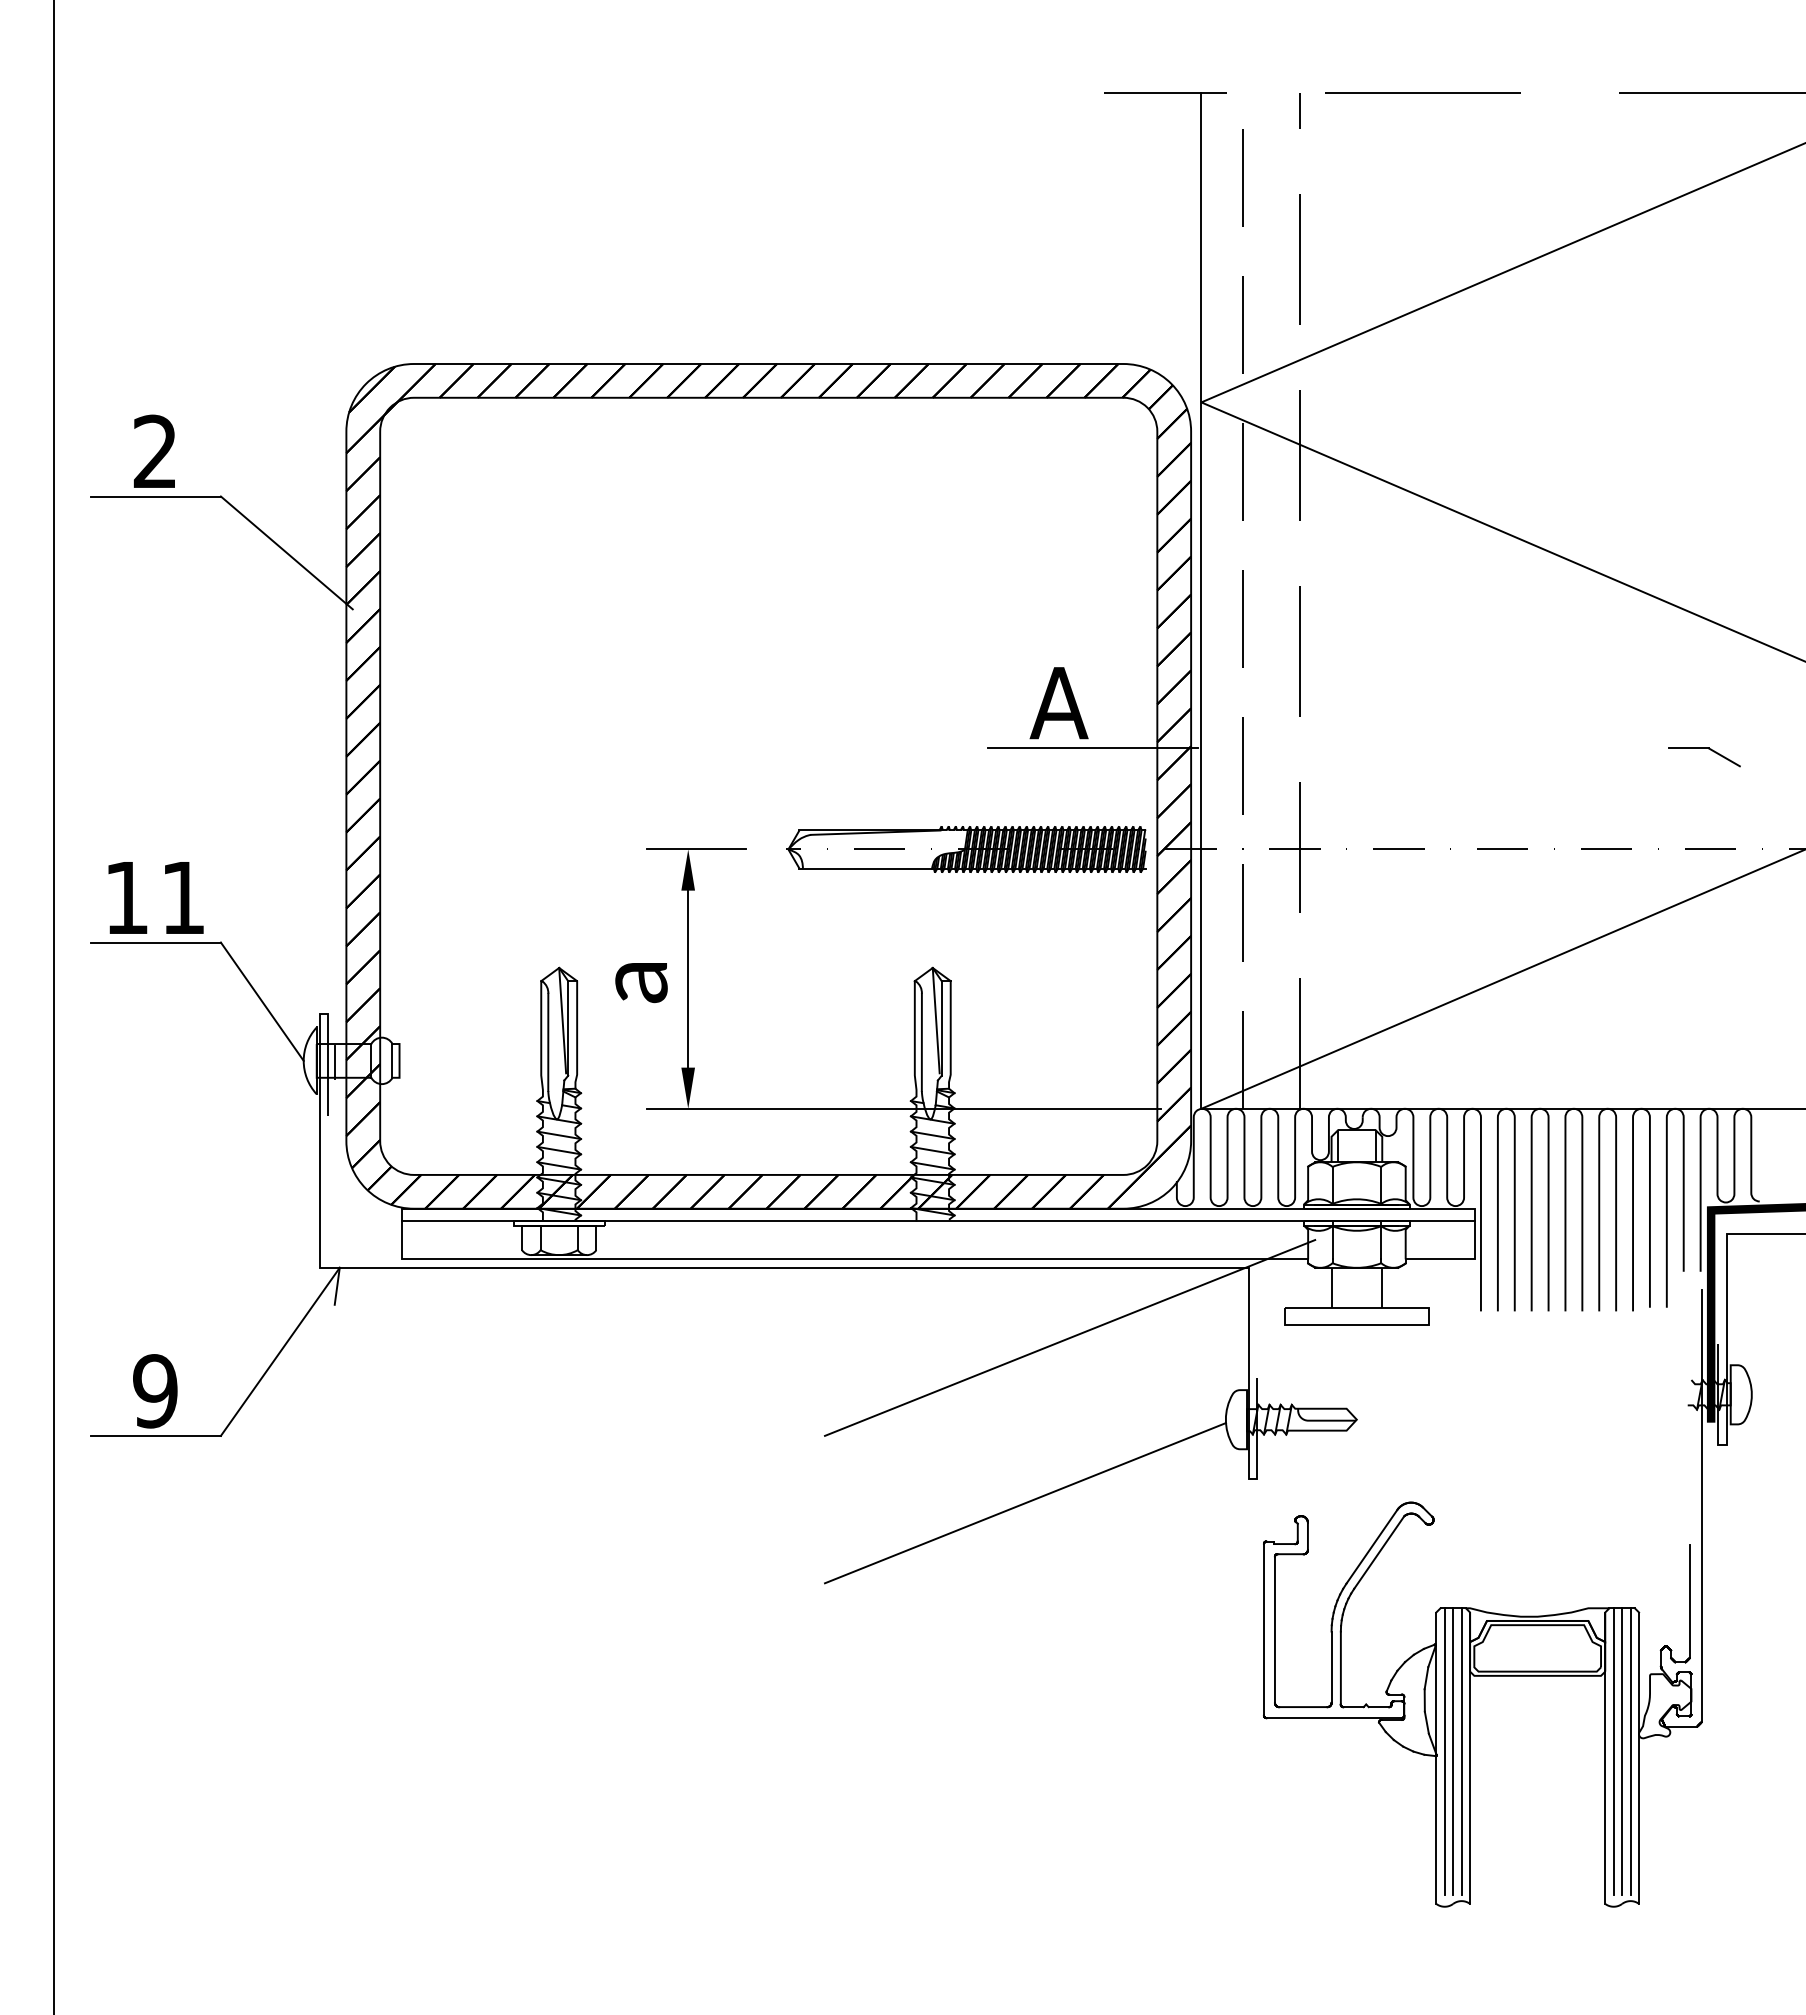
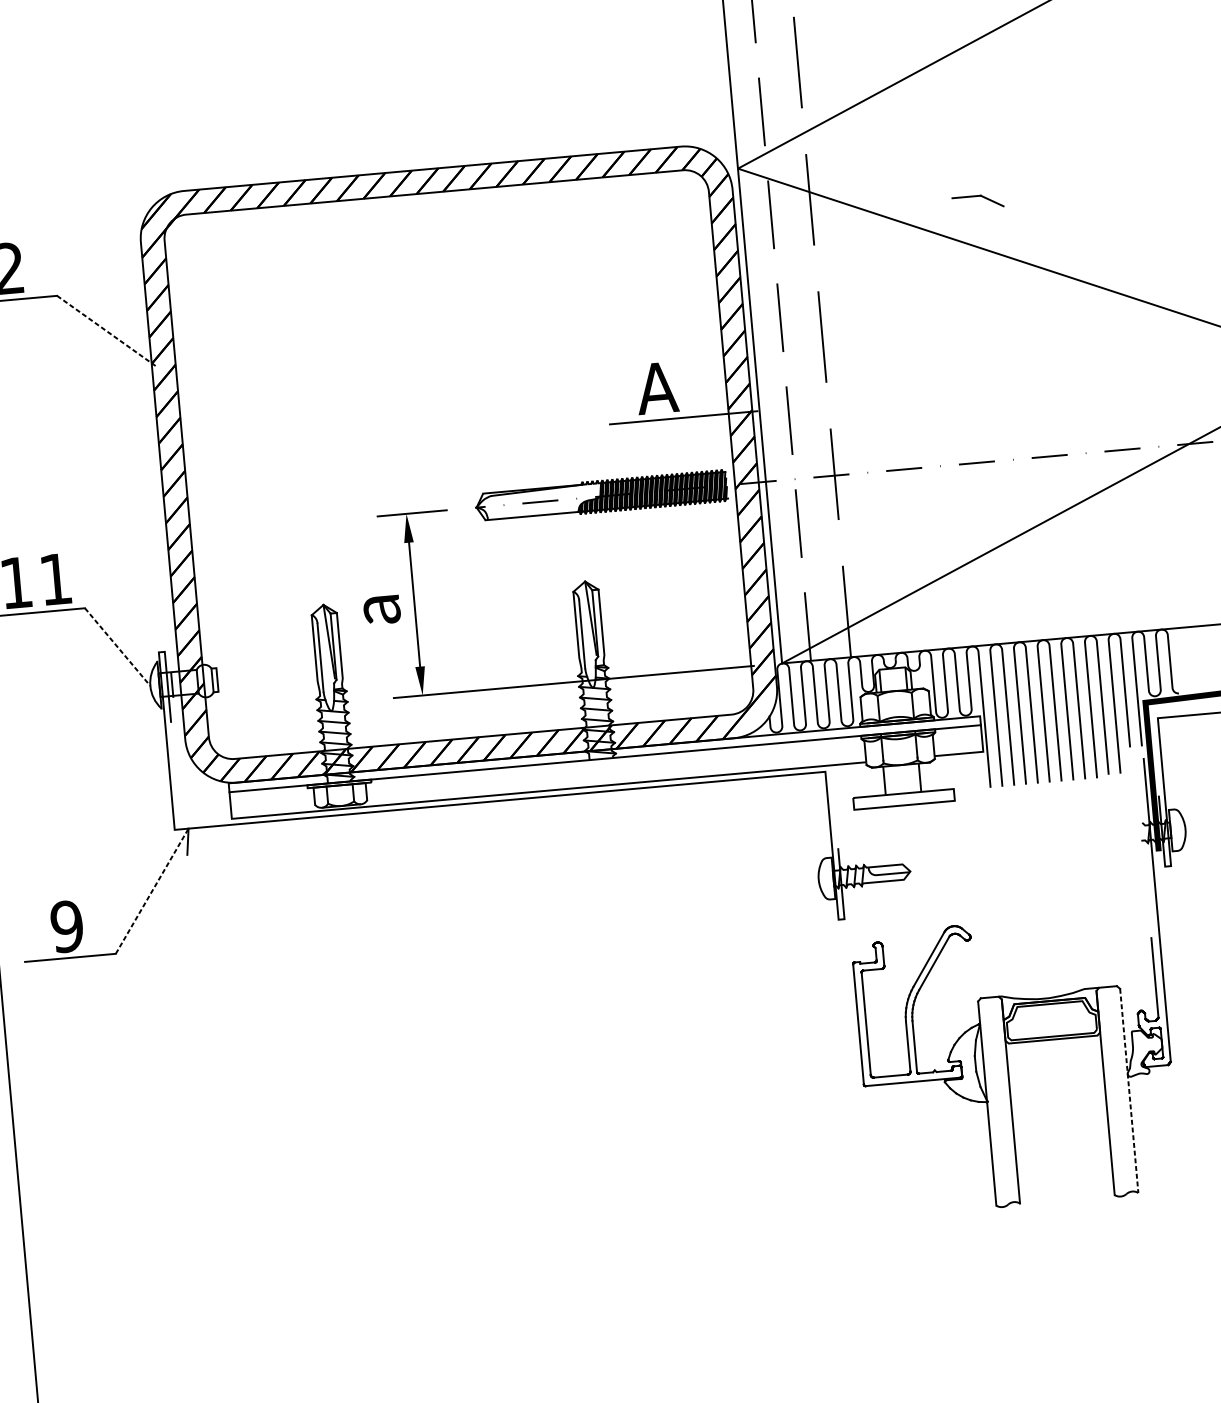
line: (286, 552) -> (106, 330), solid -> dashed
part: (1708, 749) -> (980, 196), moved
line: (262, 1002) -> (117, 647), solid -> dashed
line: (1069, 1337) -> (704, 831), removed
line: (280, 1351) -> (152, 890), solid -> dashed
line: (1025, 1503) -> (683, 950), removed
line: (1444, 1751) -> (992, 1098), removed
line: (1453, 1751) -> (998, 1097), removed
line: (1461, 1751) -> (1004, 1097), removed
line: (1613, 1751) -> (1110, 1087), removed
line: (1622, 1751) -> (1117, 1087), removed
line: (1630, 1751) -> (1122, 1086), removed
line: (1639, 1758) -> (1129, 1091), solid -> dashed

